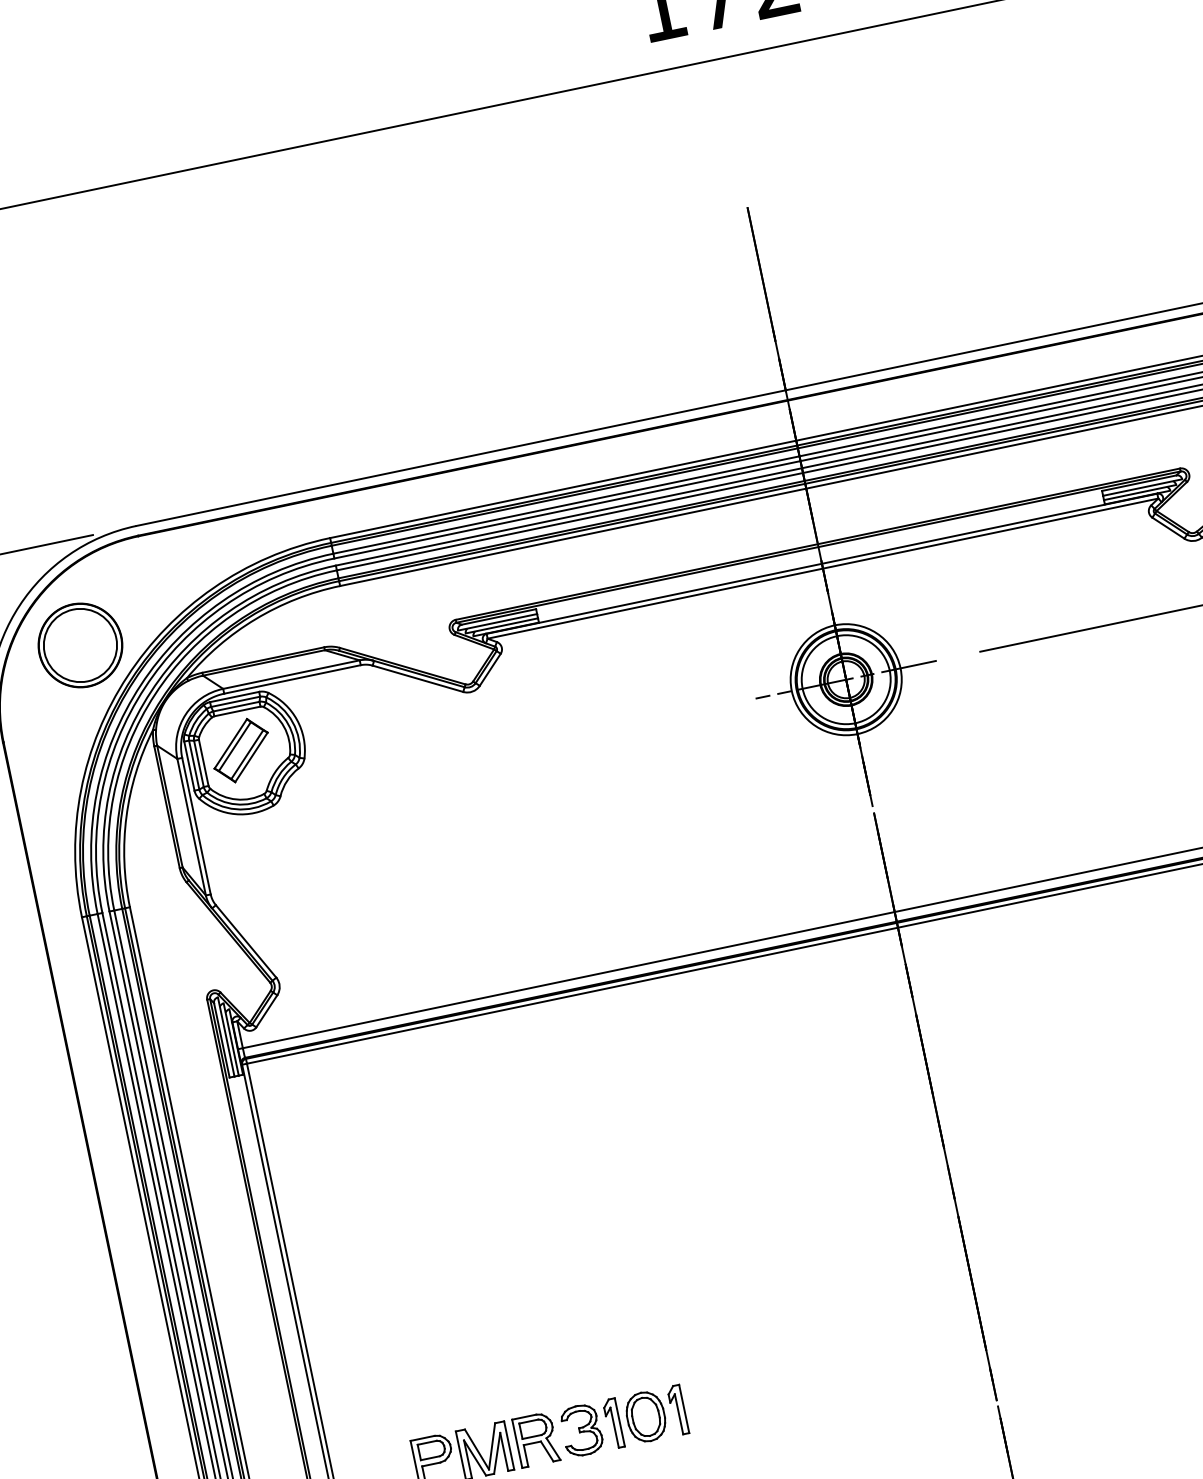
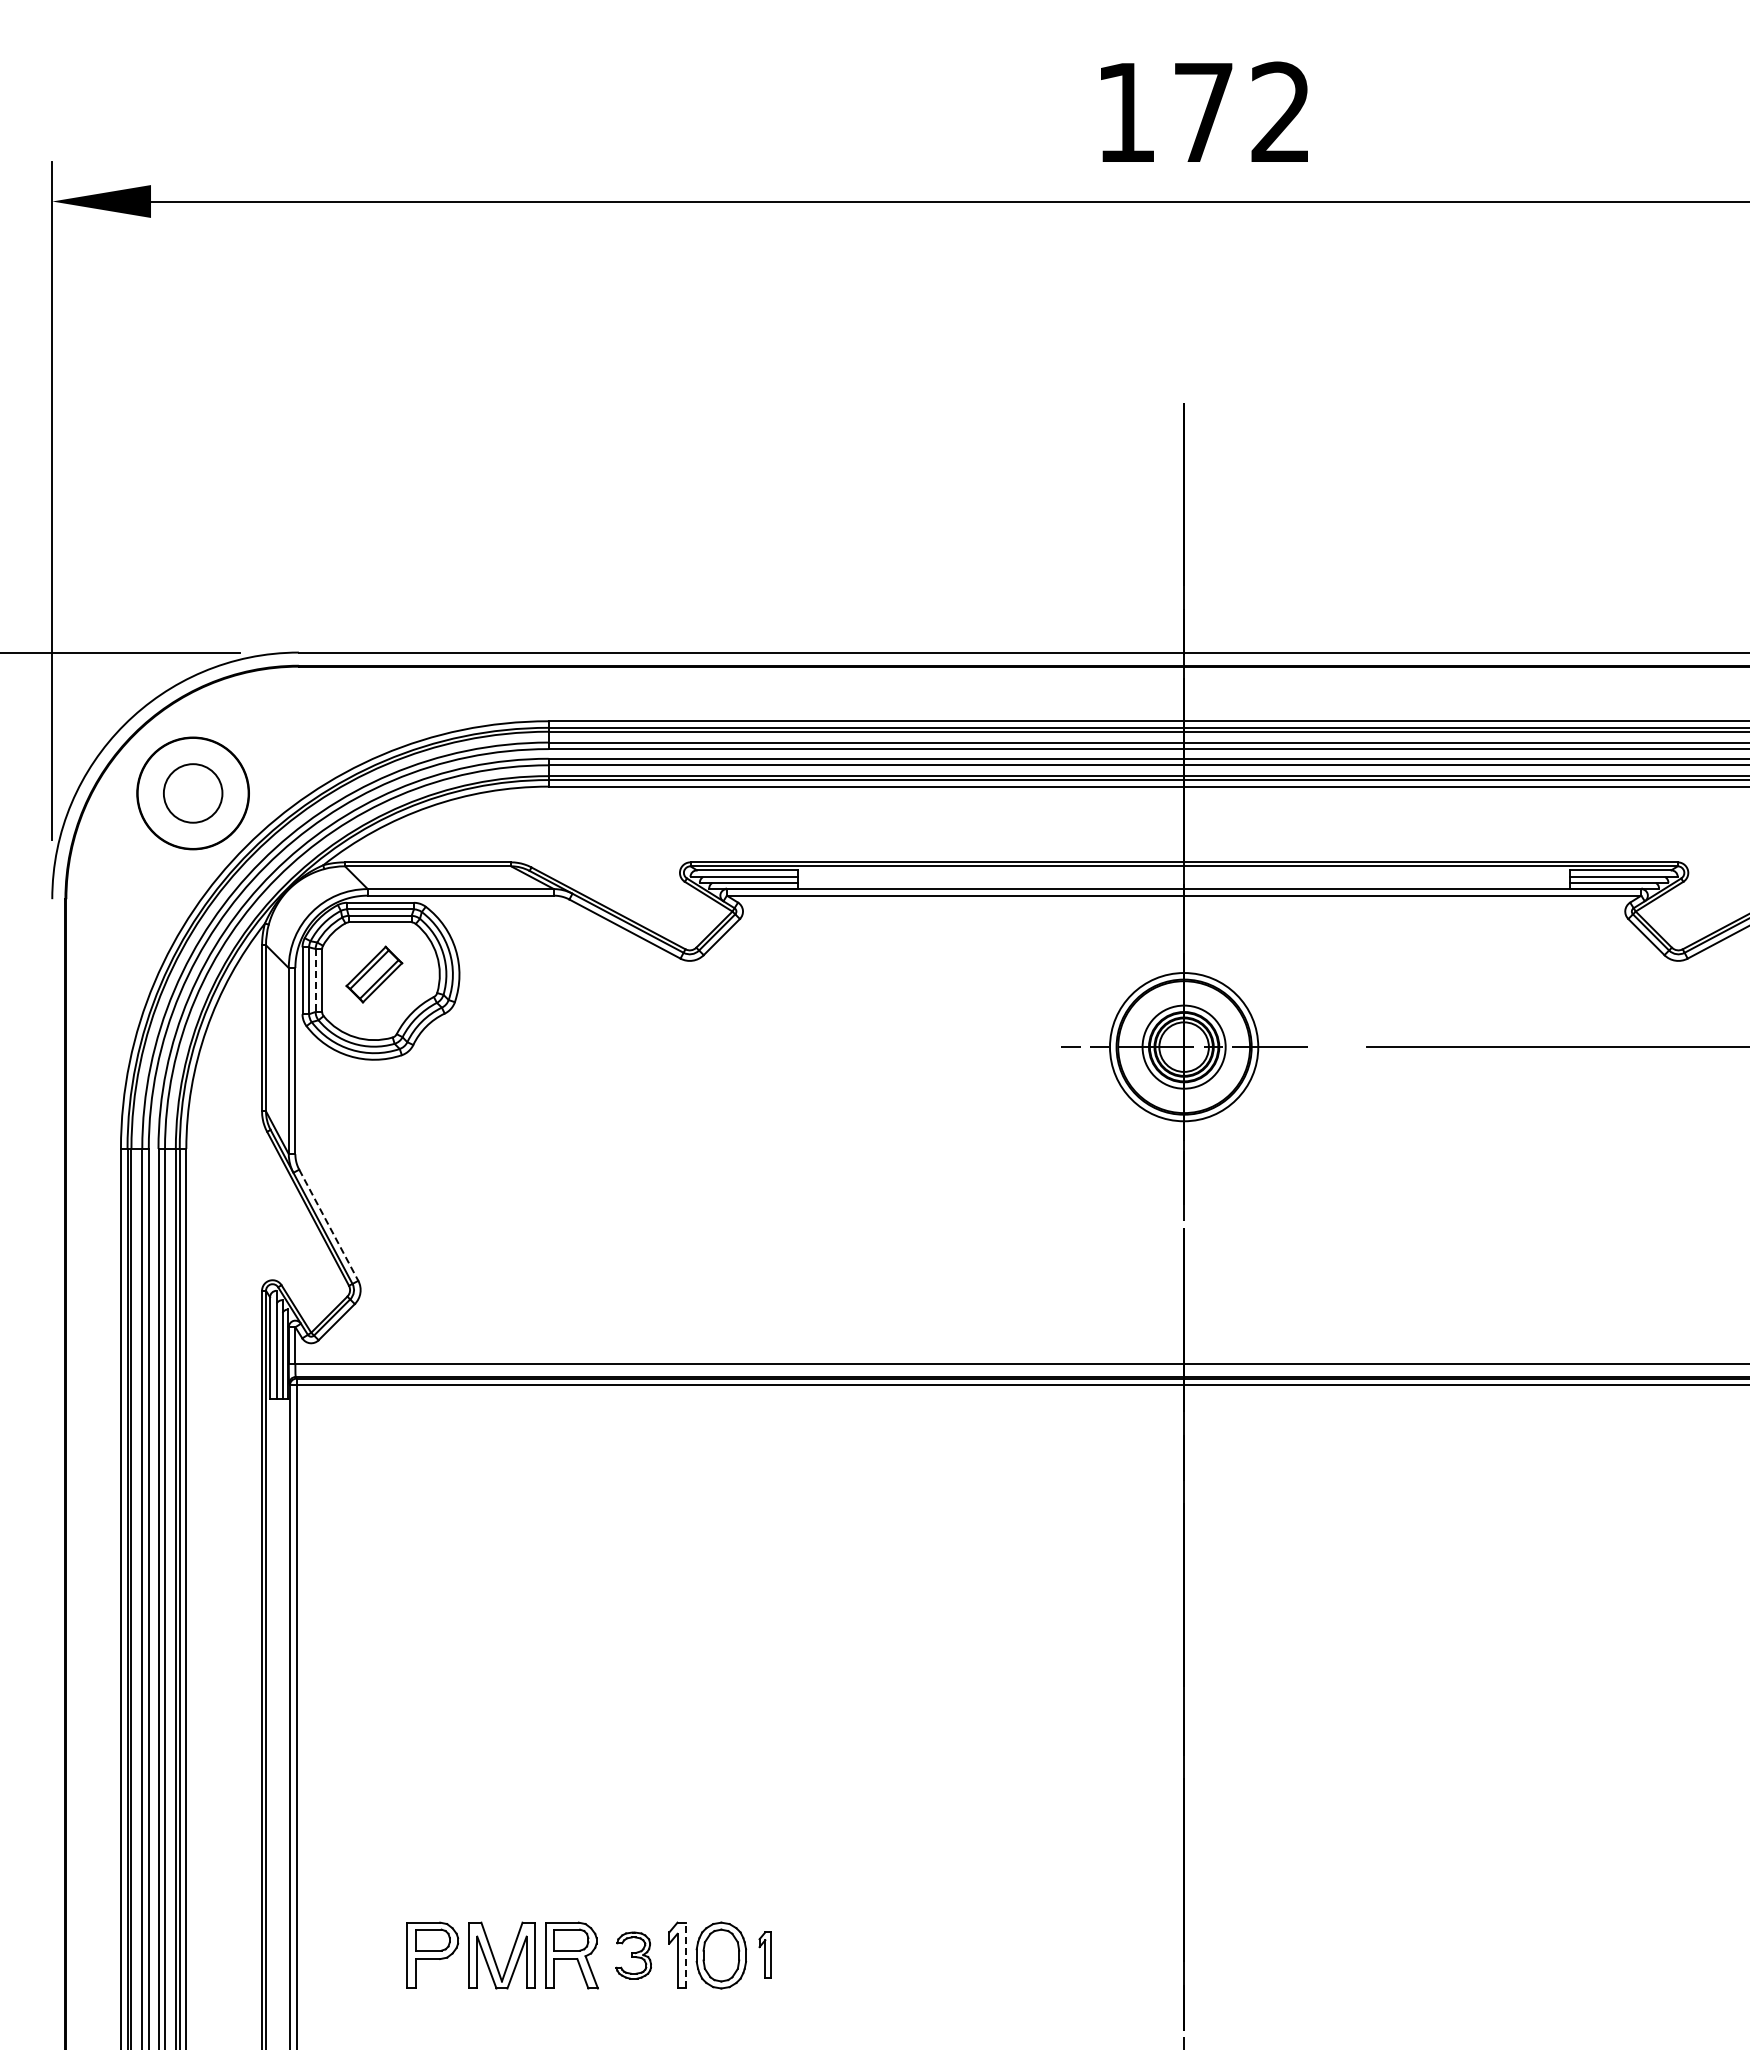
circle: (80, 645) -> (192, 793), size x0.6
circle: (845, 679) -> (1183, 1046), size x0.7
part: (241, 750) -> (374, 974), size x0.7
line: (198, 763) -> (315, 980), solid -> dashed
line: (245, 941) -> (328, 1225), solid -> dashed
part: (678, 1409) -> (765, 1954), size x0.7
line: (619, 1422) -> (685, 1955), solid -> dashed
part: (581, 1430) -> (633, 1955), size x0.7

